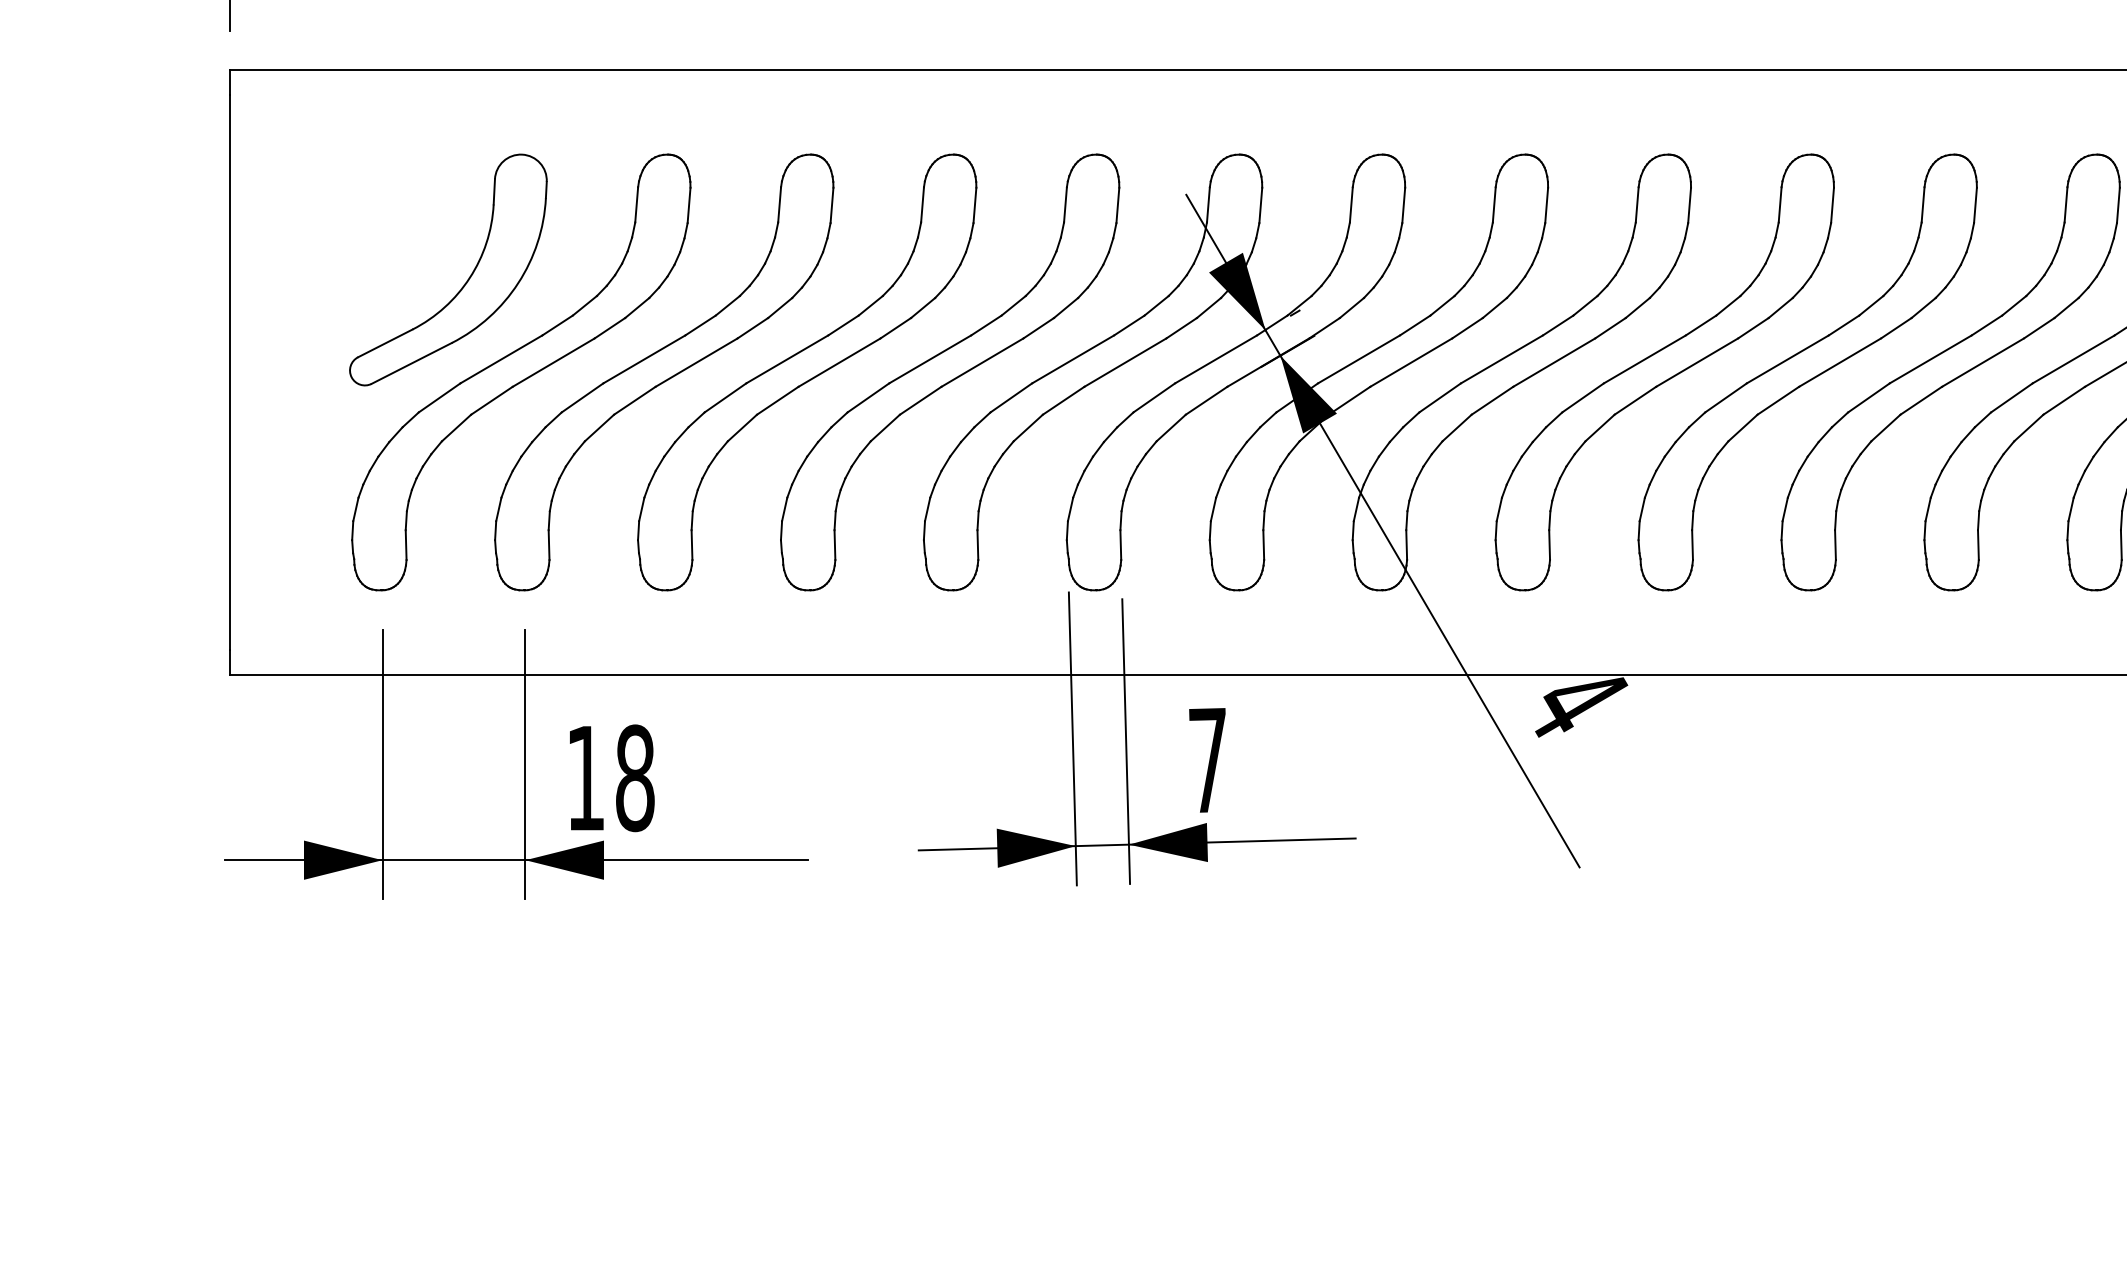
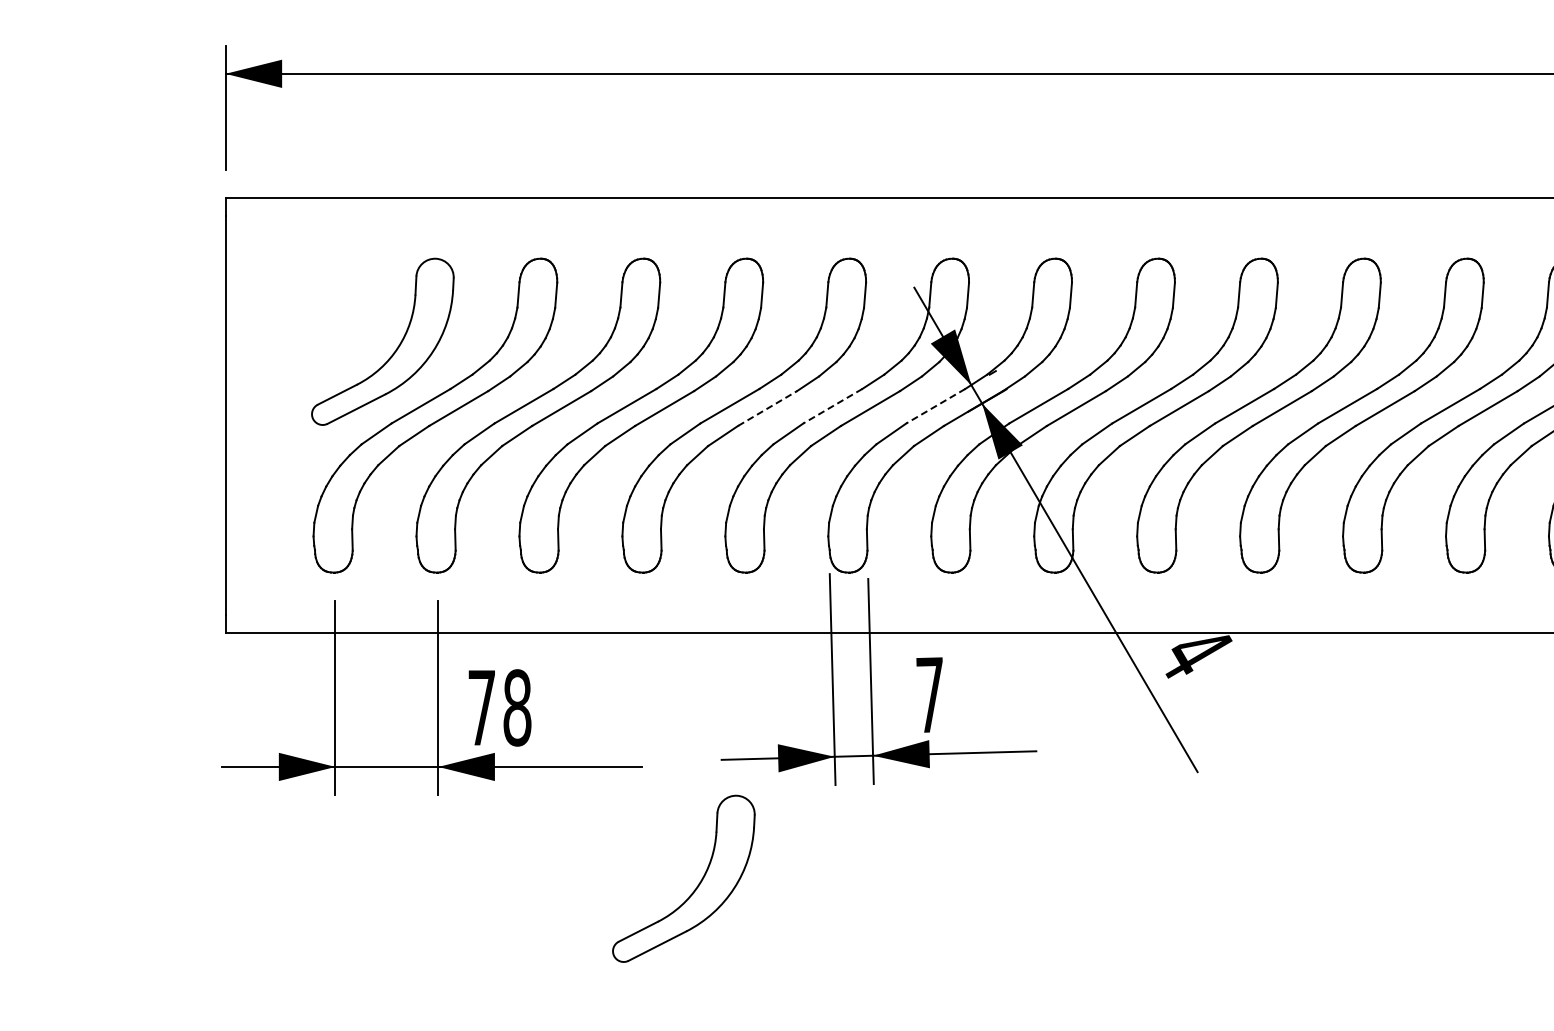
line: (1072, 359) -> (832, 406), solid -> dashed
line: (1215, 359) -> (935, 406), solid -> dashed
line: (983, 362) -> (768, 408), solid -> dashed
text: (585, 777) -> (481, 707), 18 -> 78
part: (883, 1026) -> (696, 886), added

